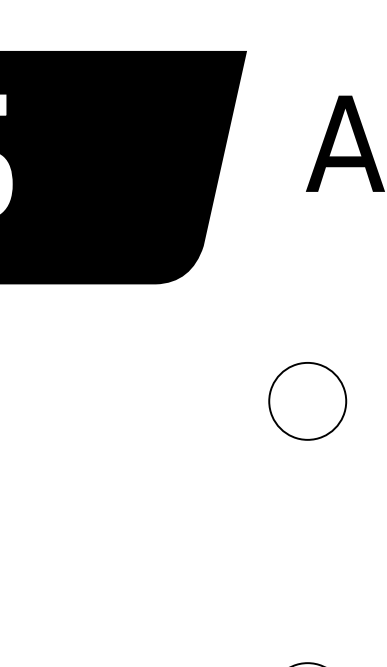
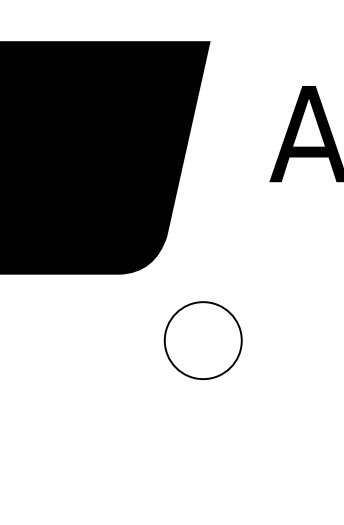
part: (307, 401) -> (203, 340), moved

